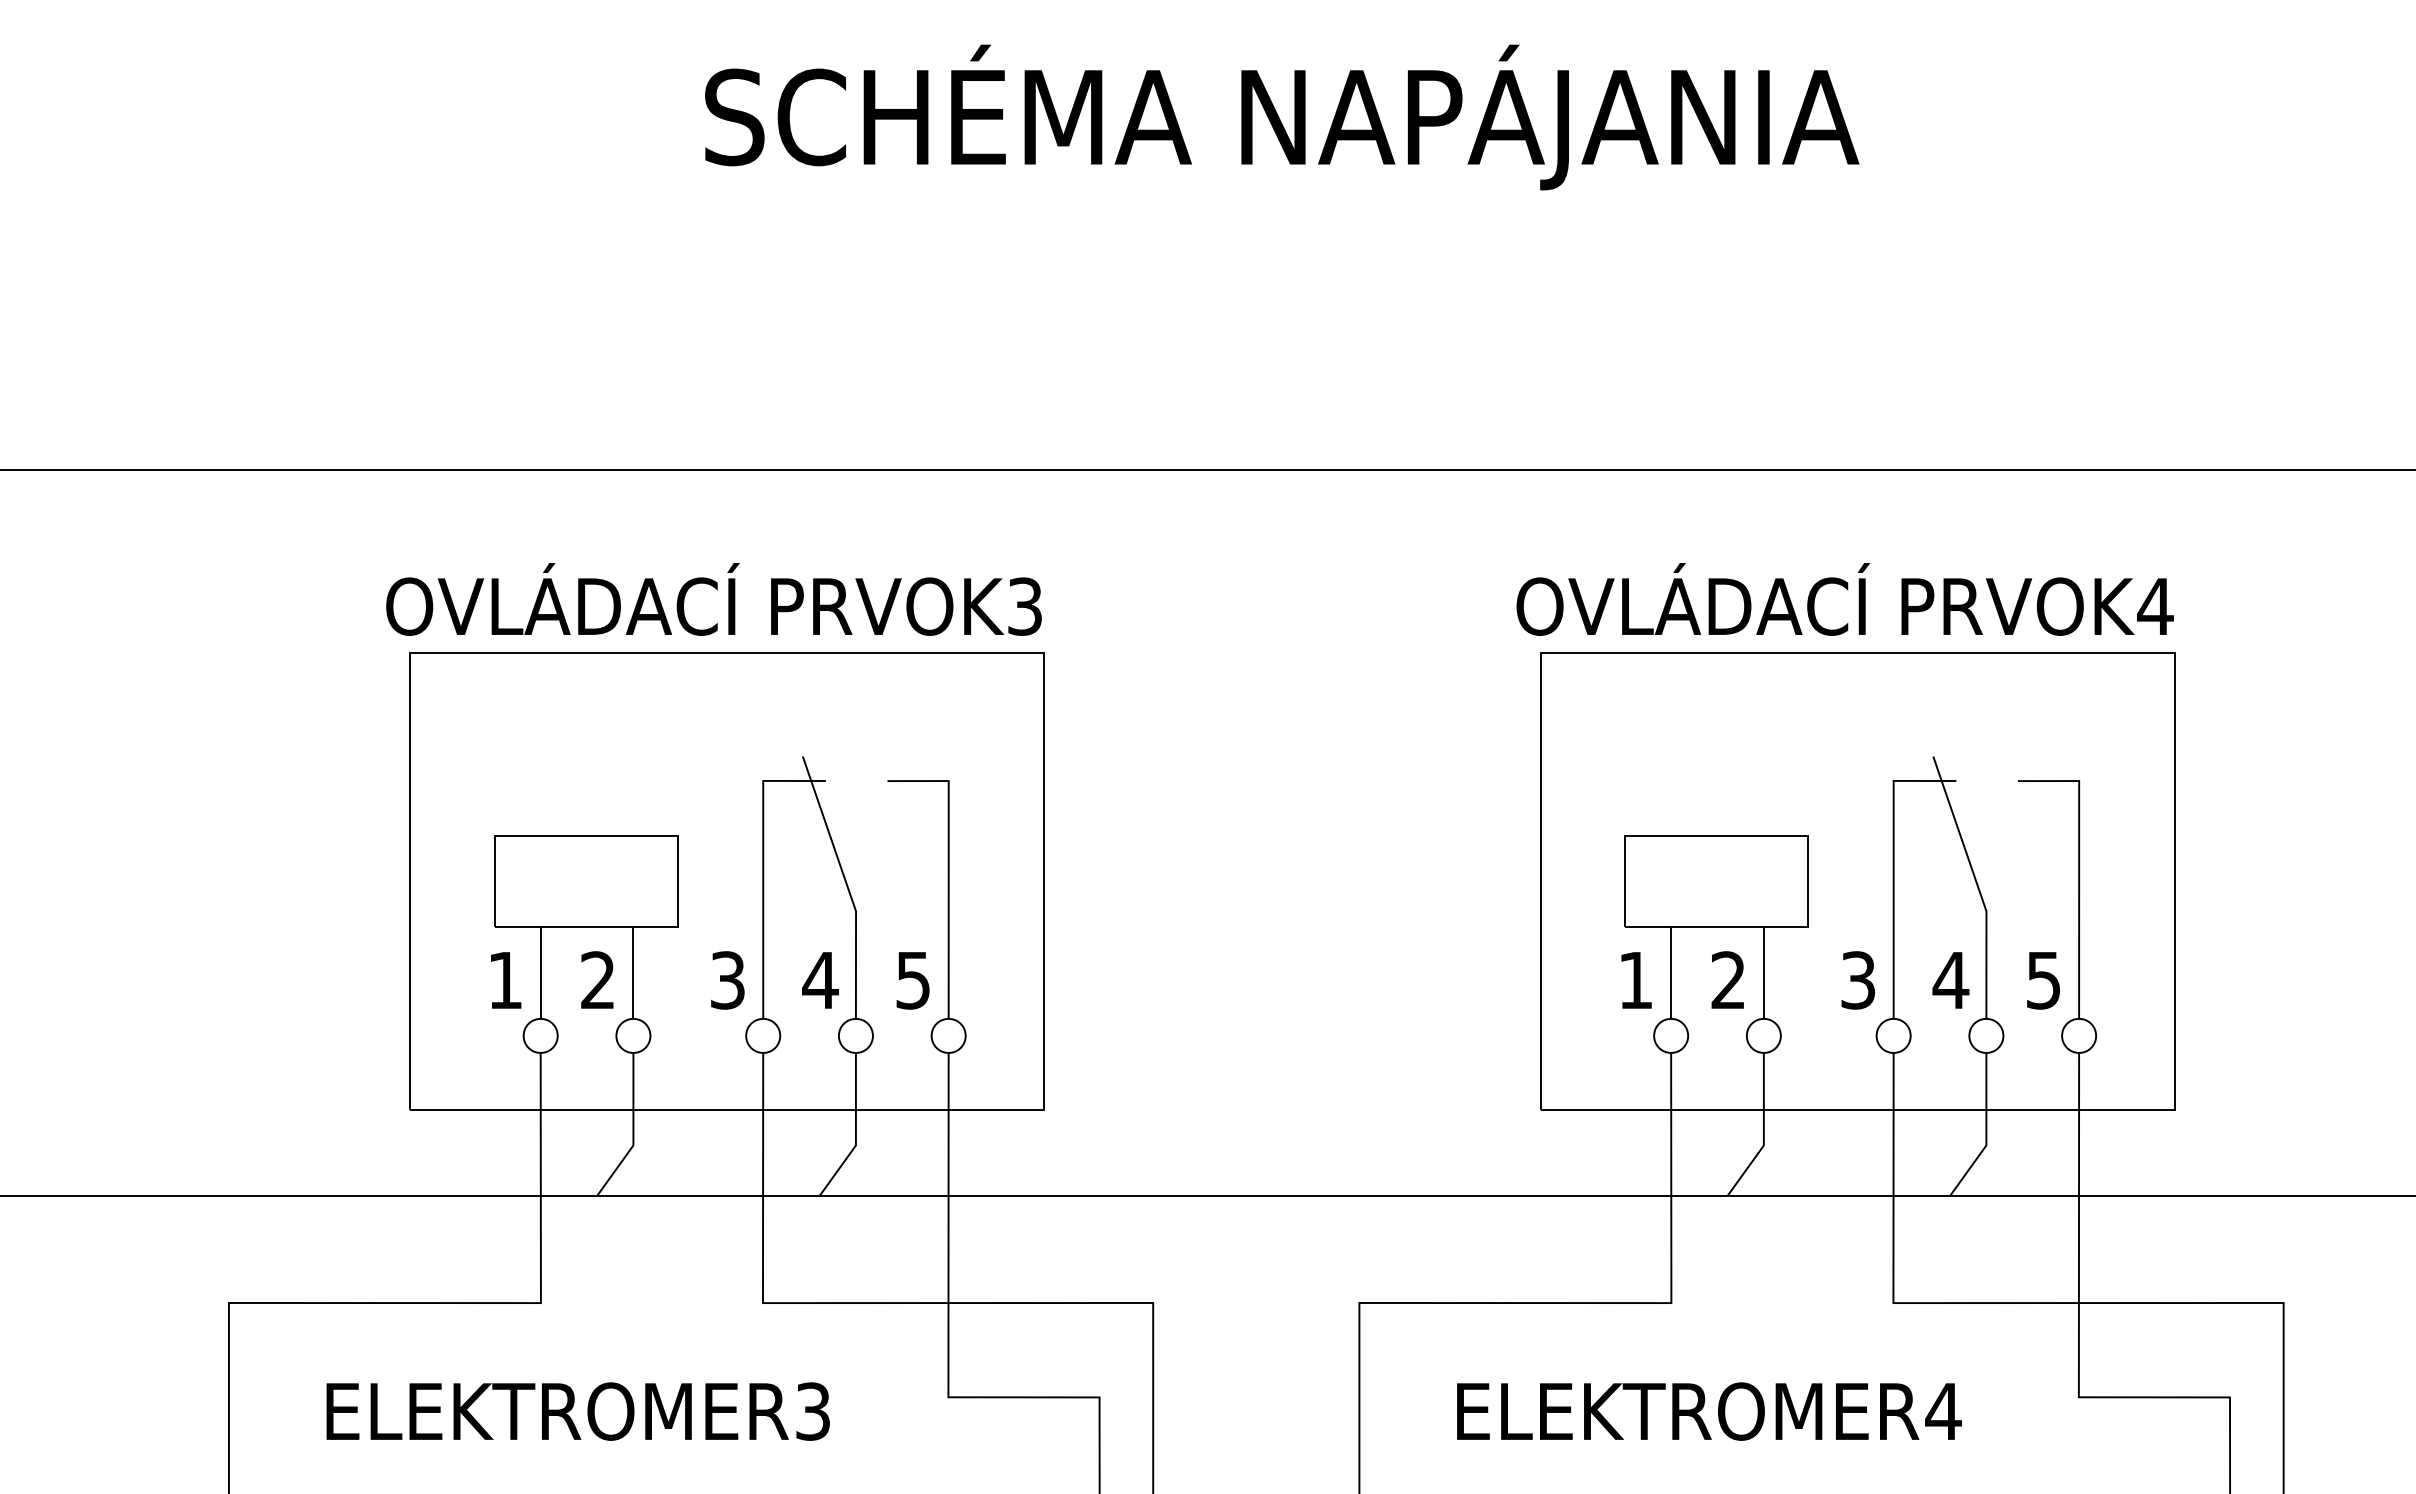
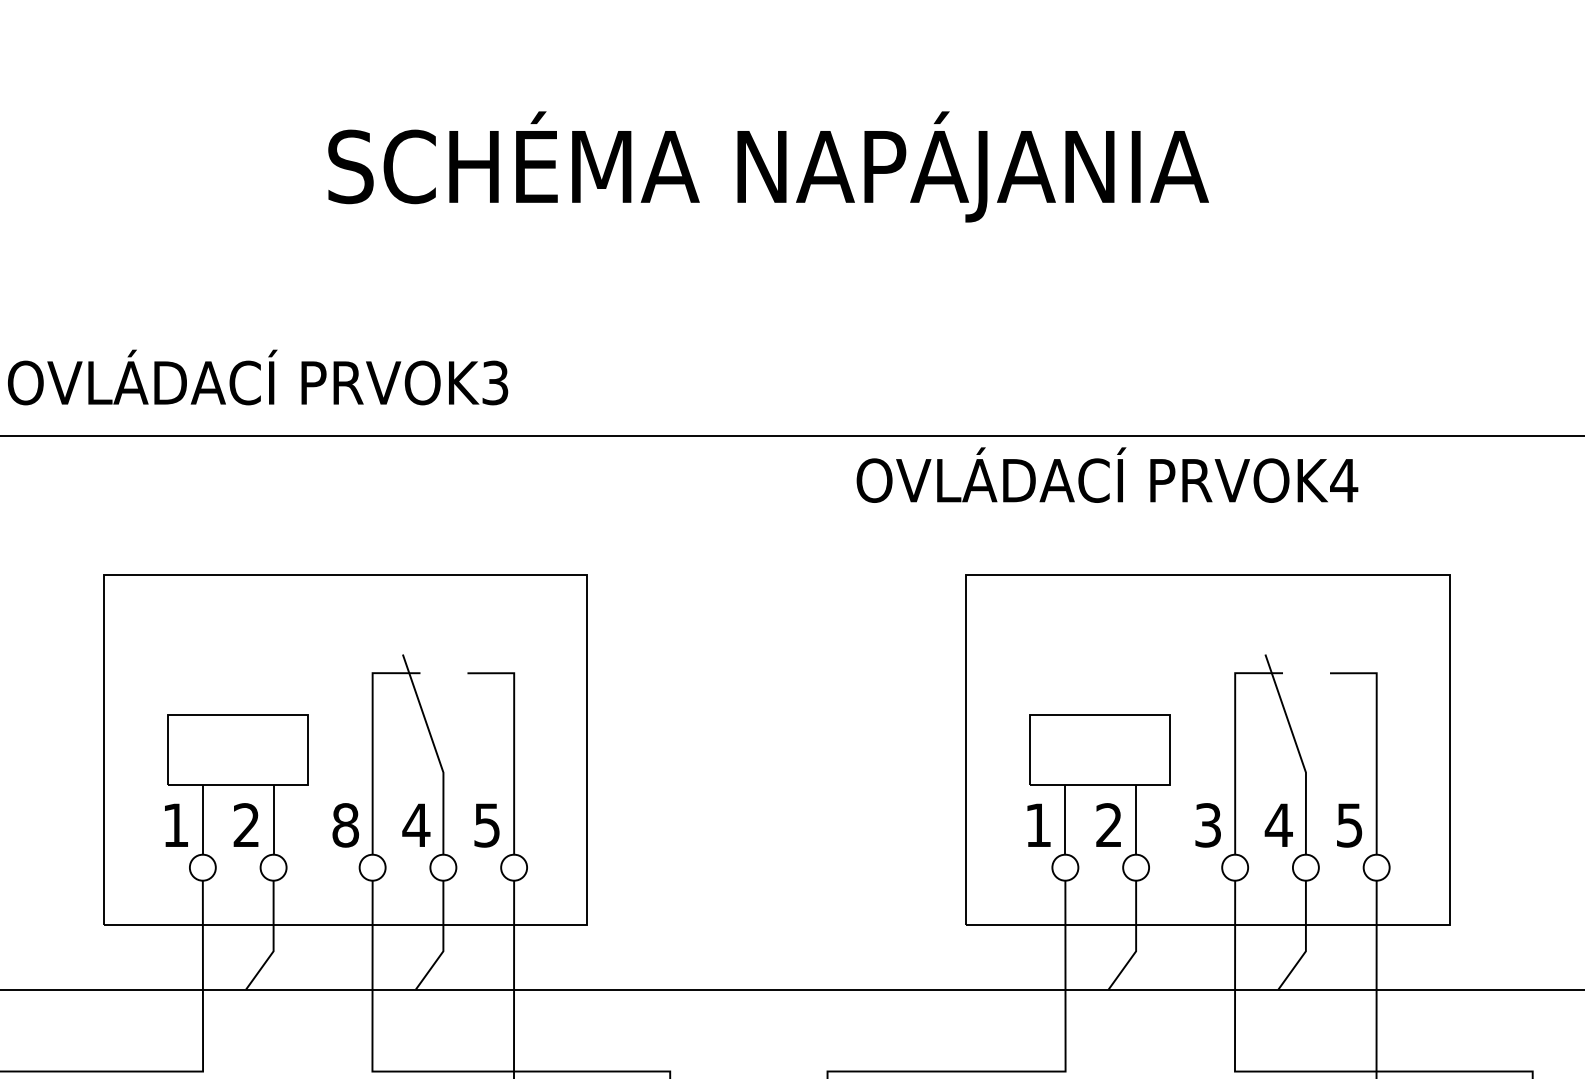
text: (713, 599) -> (257, 377), moved
text: (1844, 599) -> (1106, 475), moved
text: (727, 980) -> (345, 825), 3 -> 8

